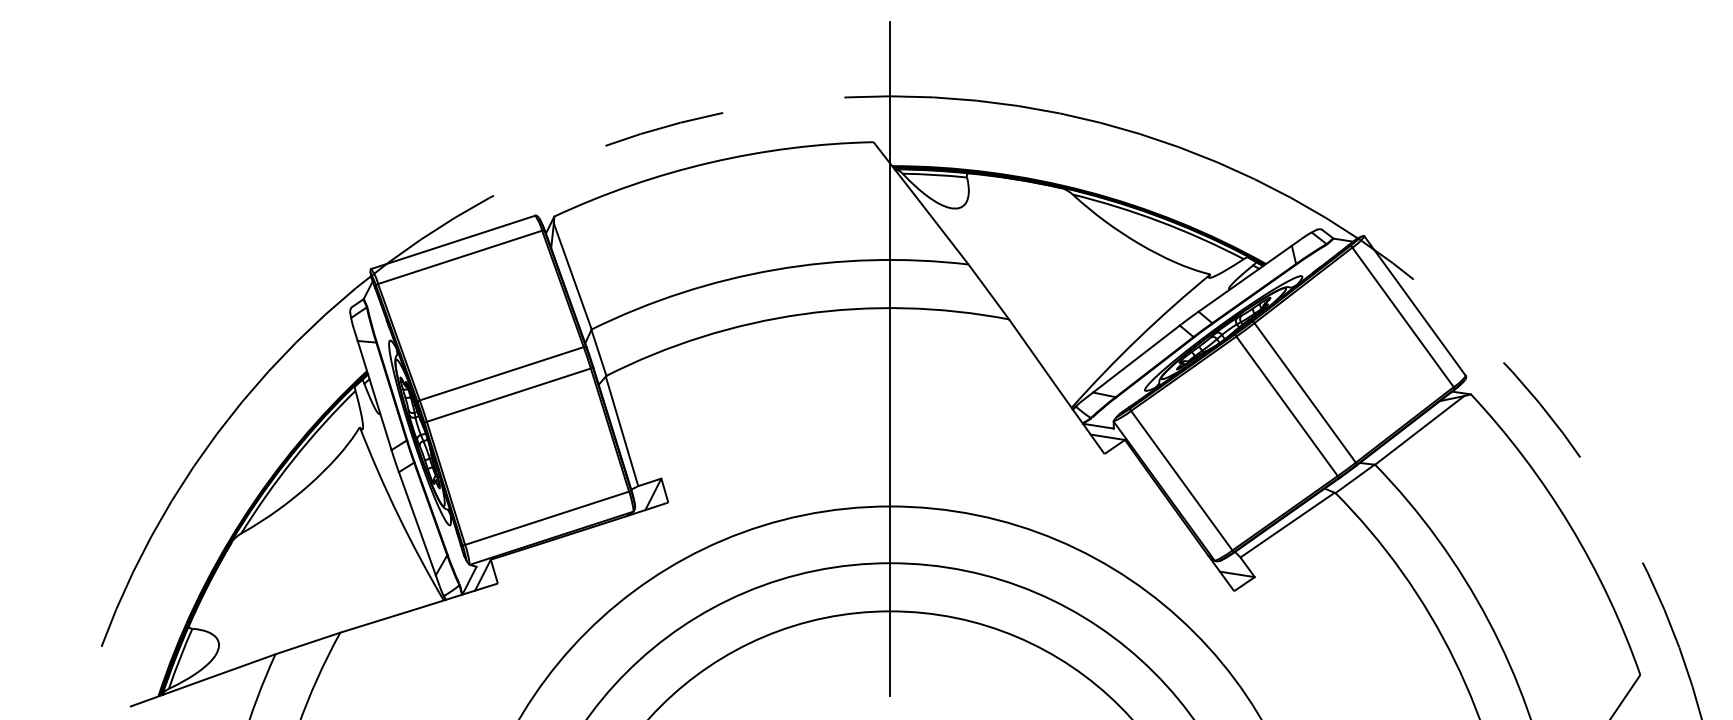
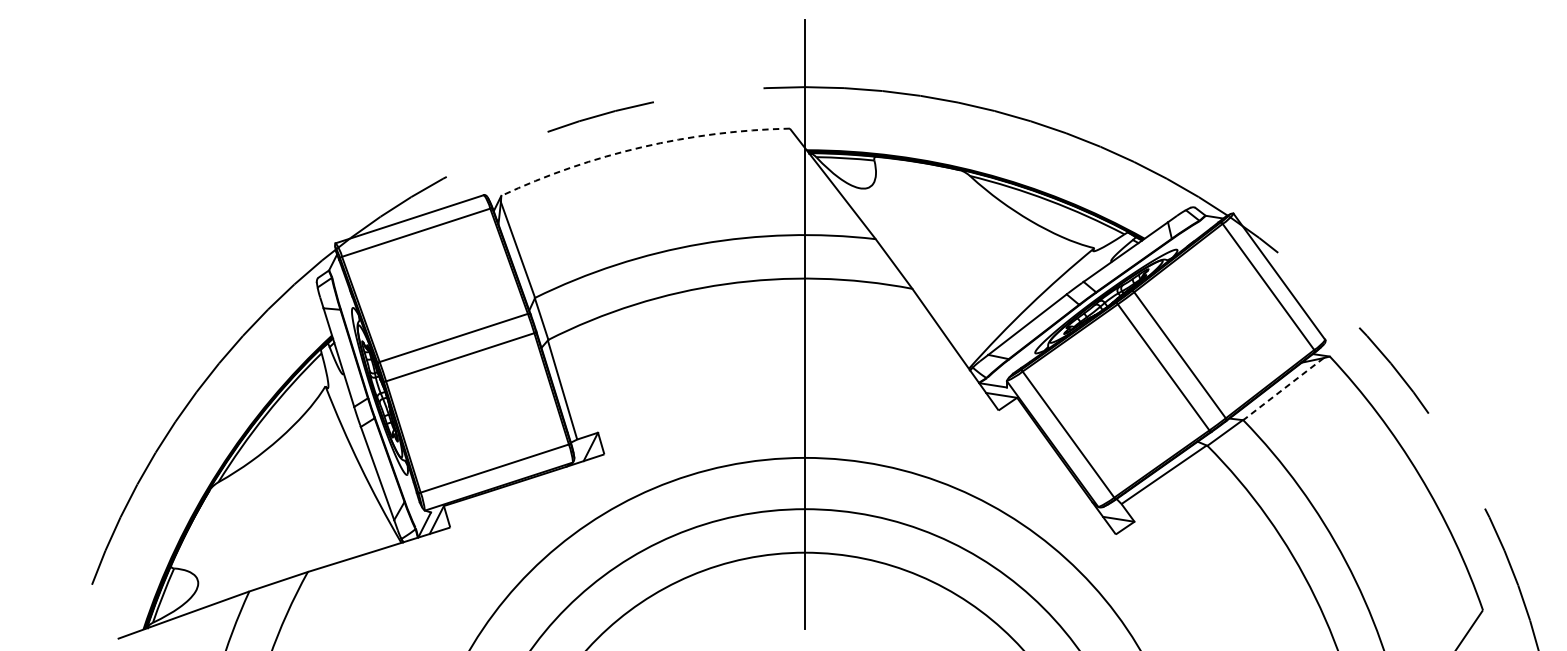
arc: (710, 162) -> (642, 146), solid -> dashed
line: (1419, 430) -> (1283, 389), solid -> dashed

